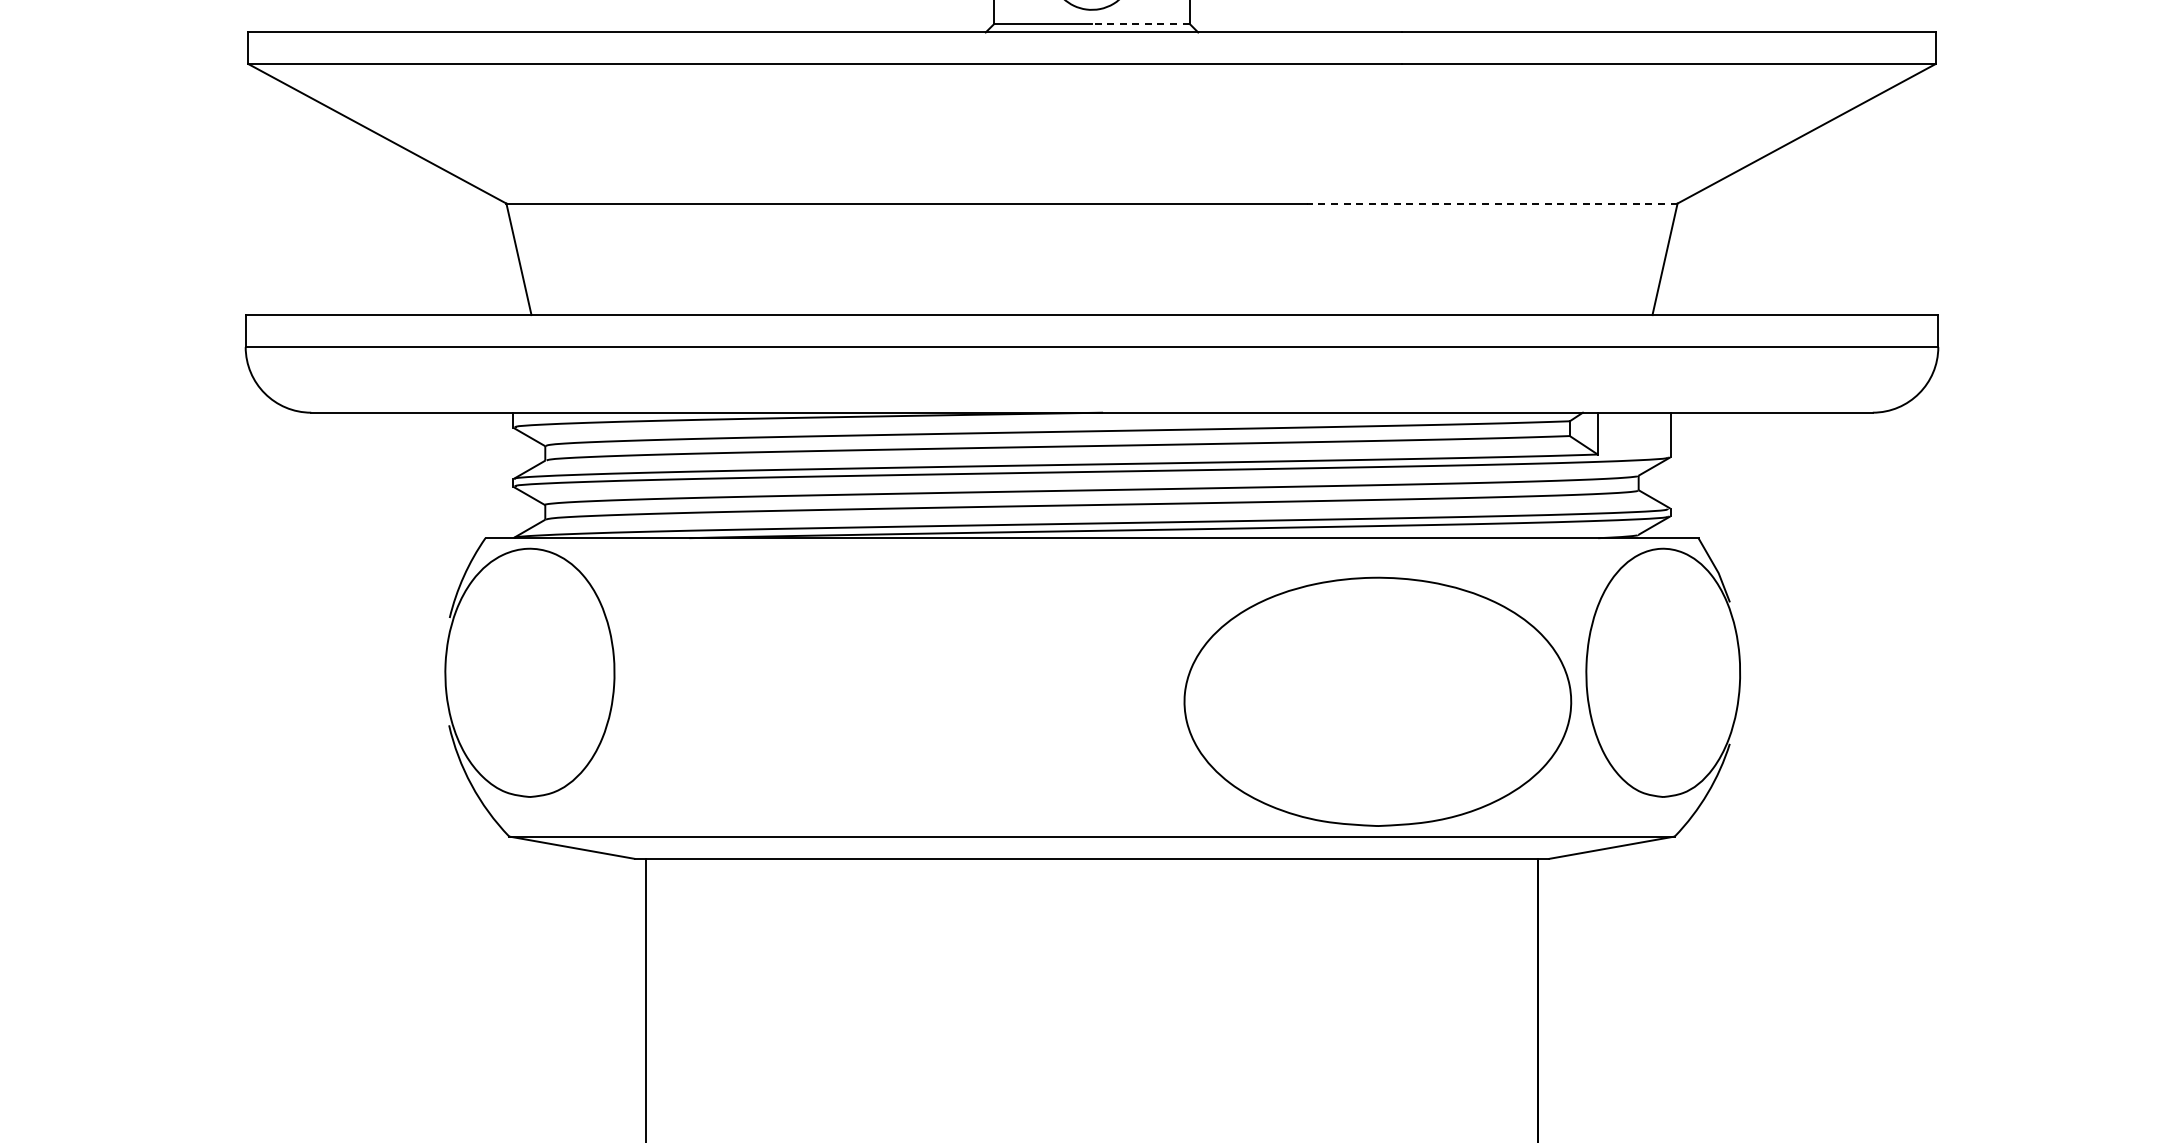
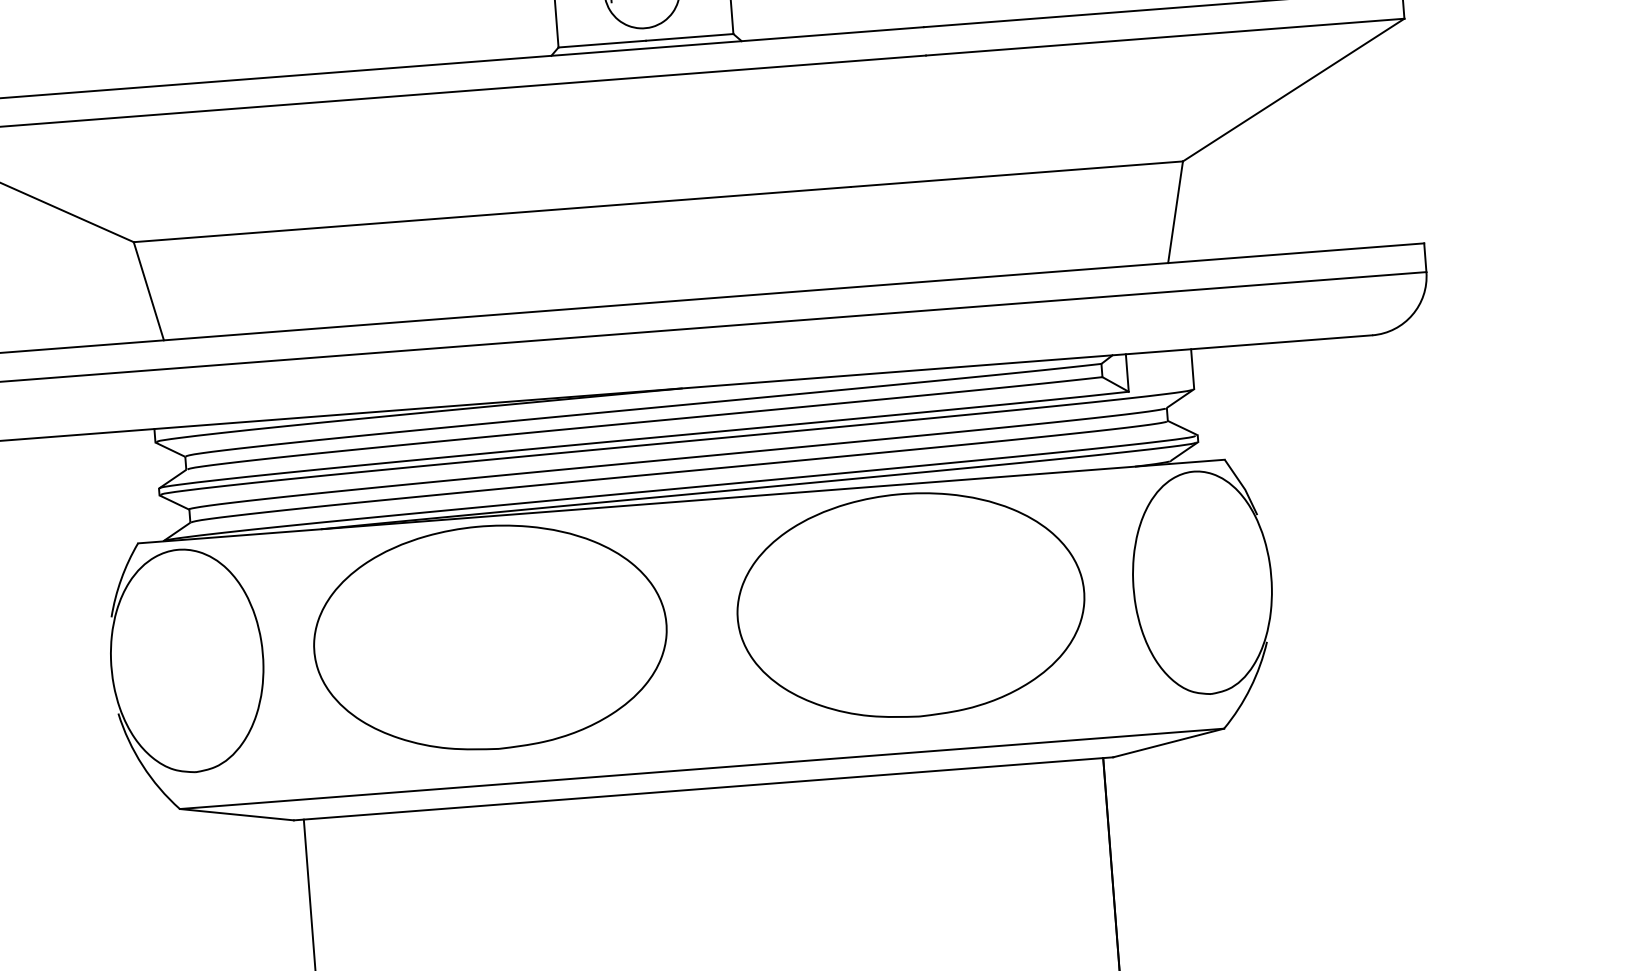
line: (1140, 23) -> (689, 37), dashed -> solid
line: (1491, 203) -> (1016, 174), dashed -> solid
part: (868, 672) -> (490, 637), added
part: (1377, 701) -> (910, 604), moved

